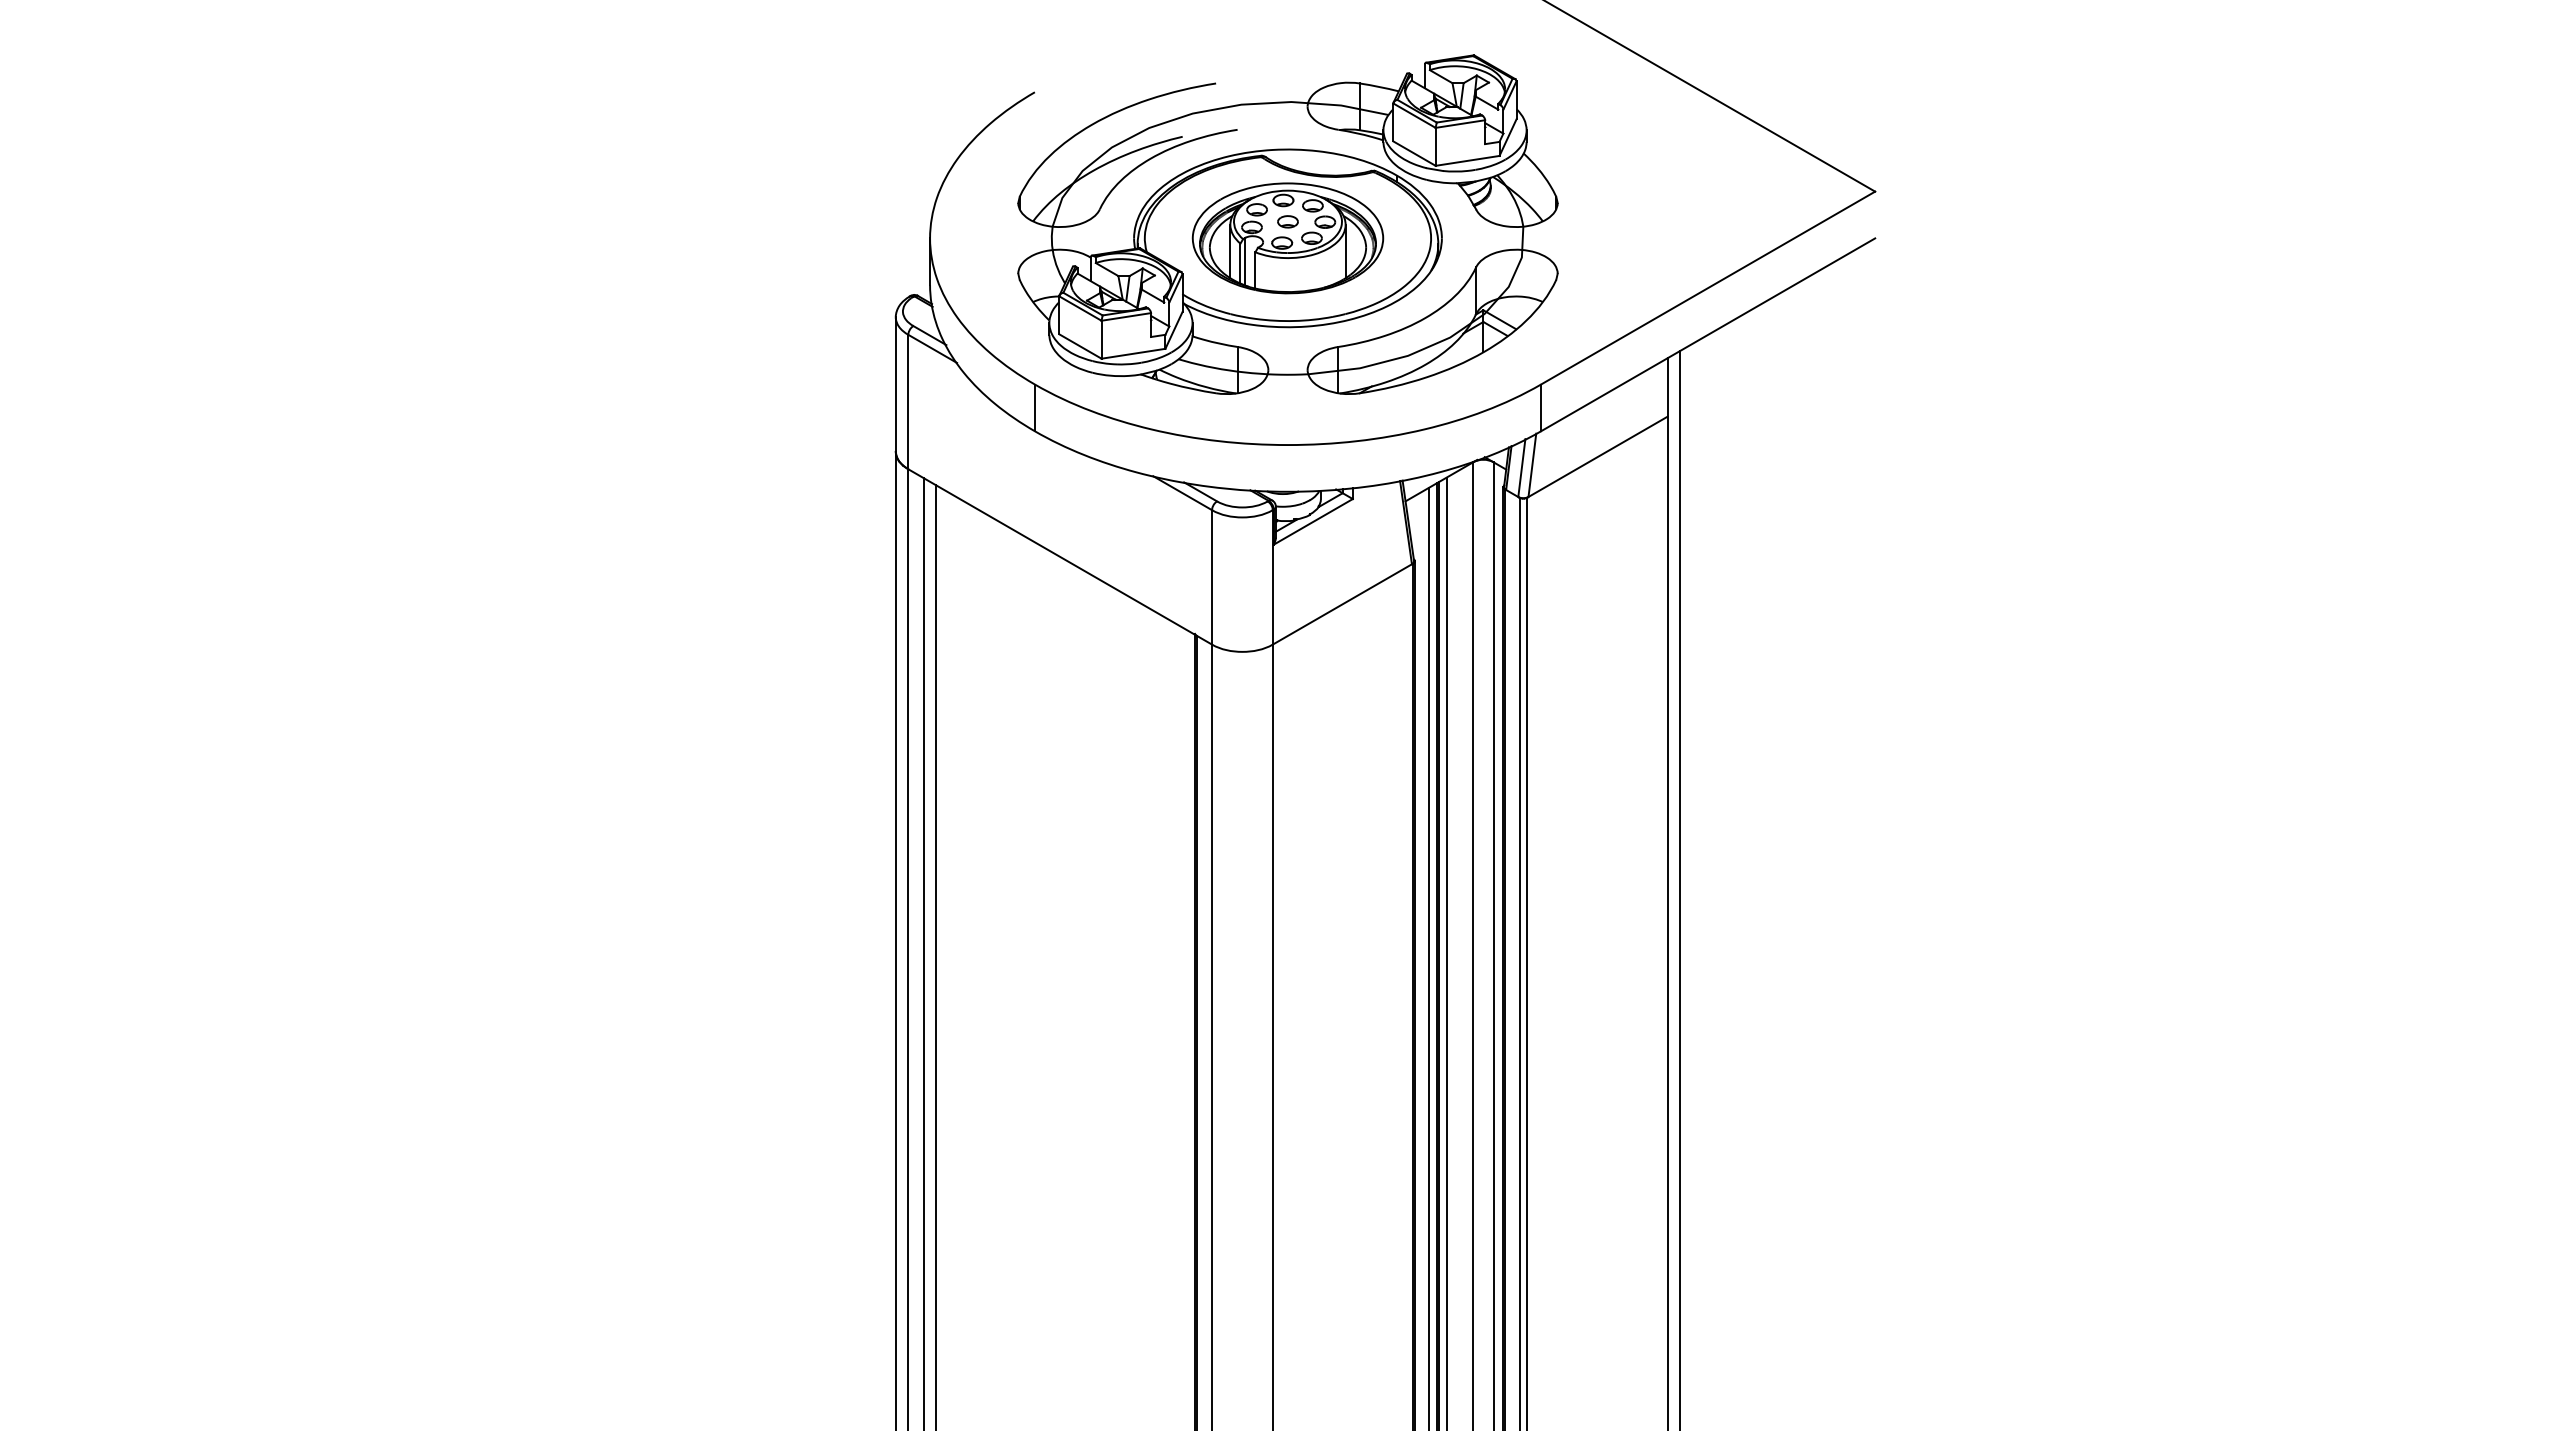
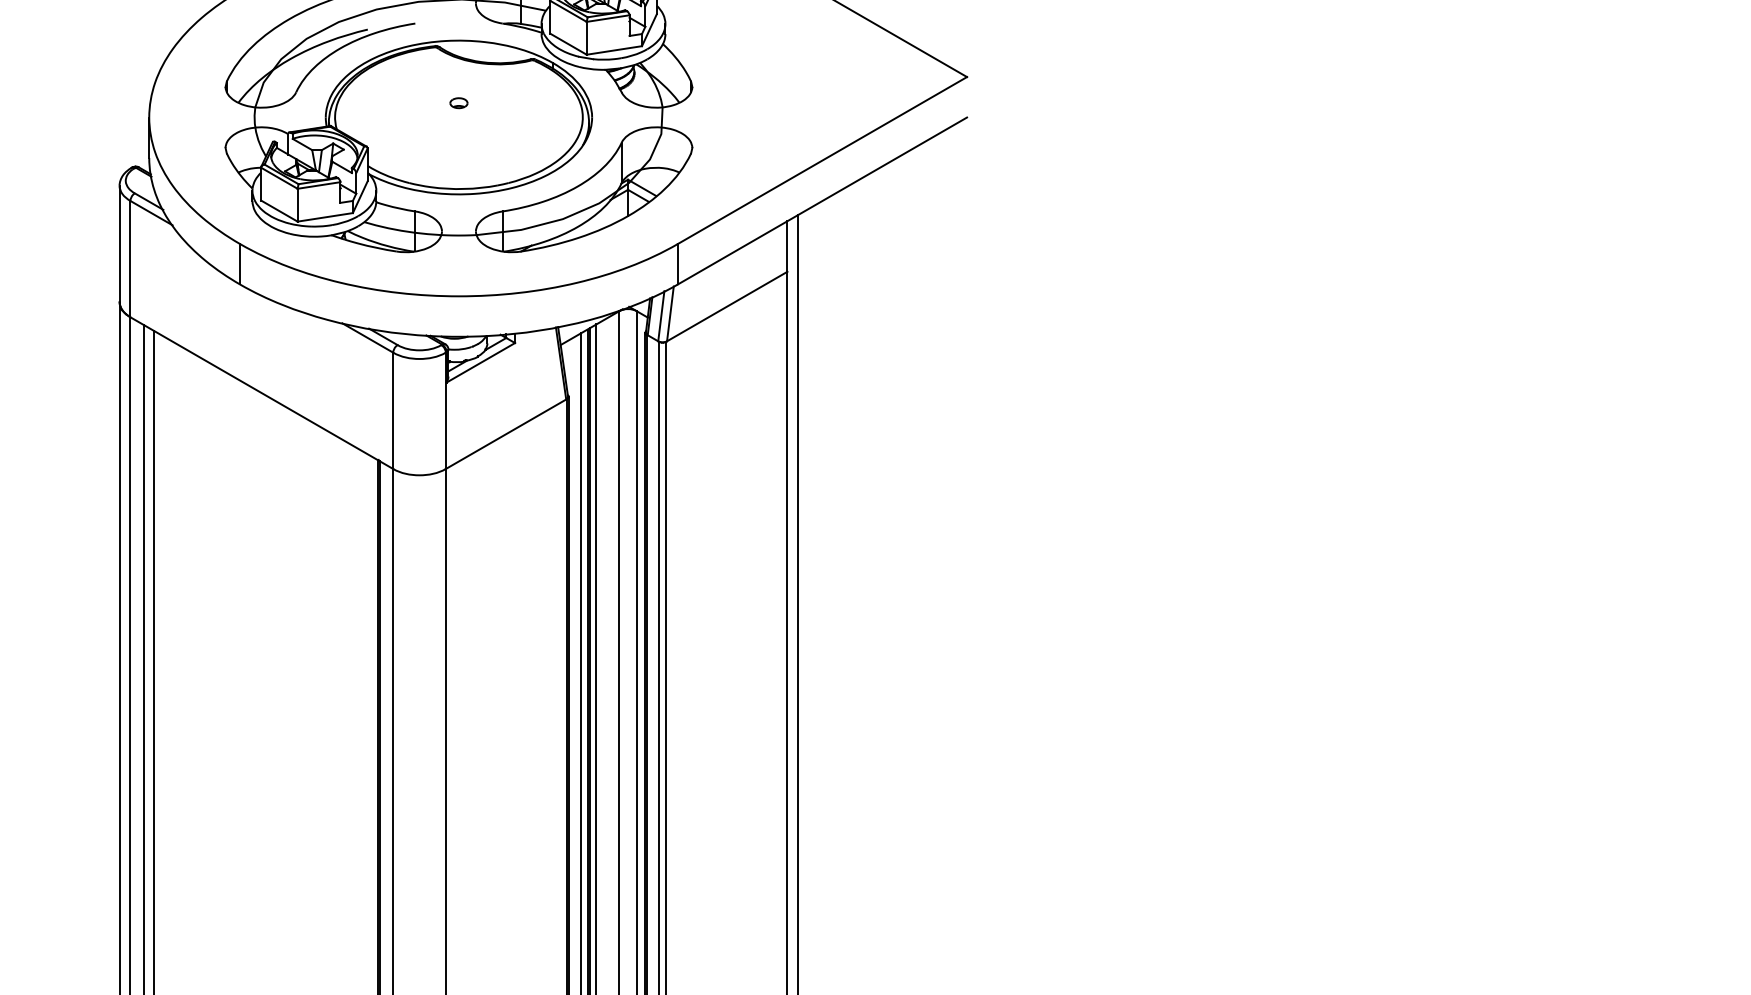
part: (1287, 238) -> (458, 117), removed

